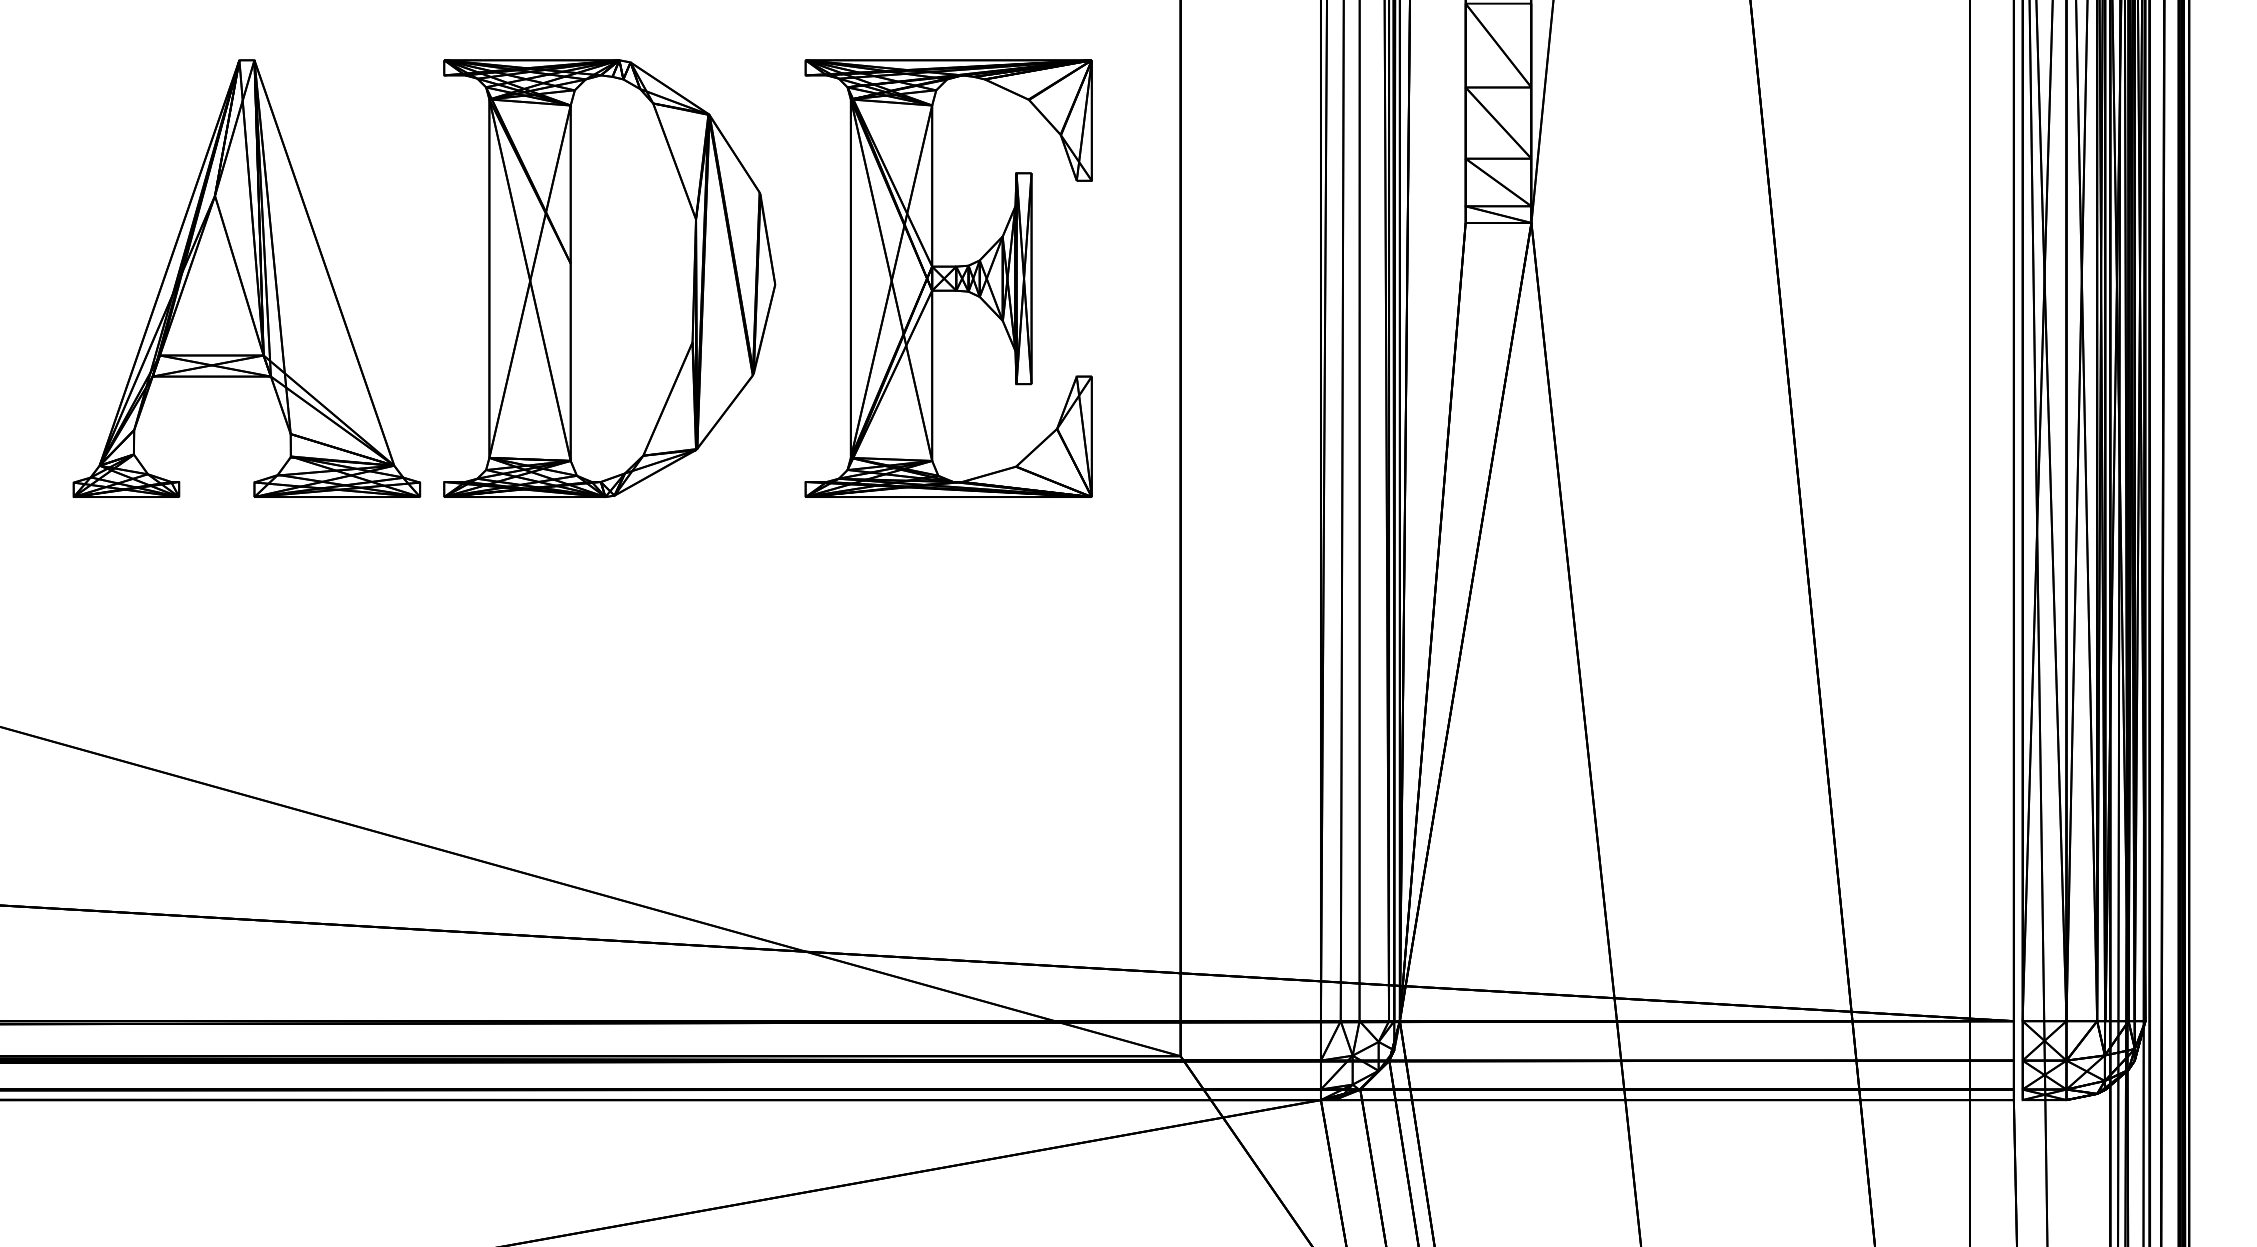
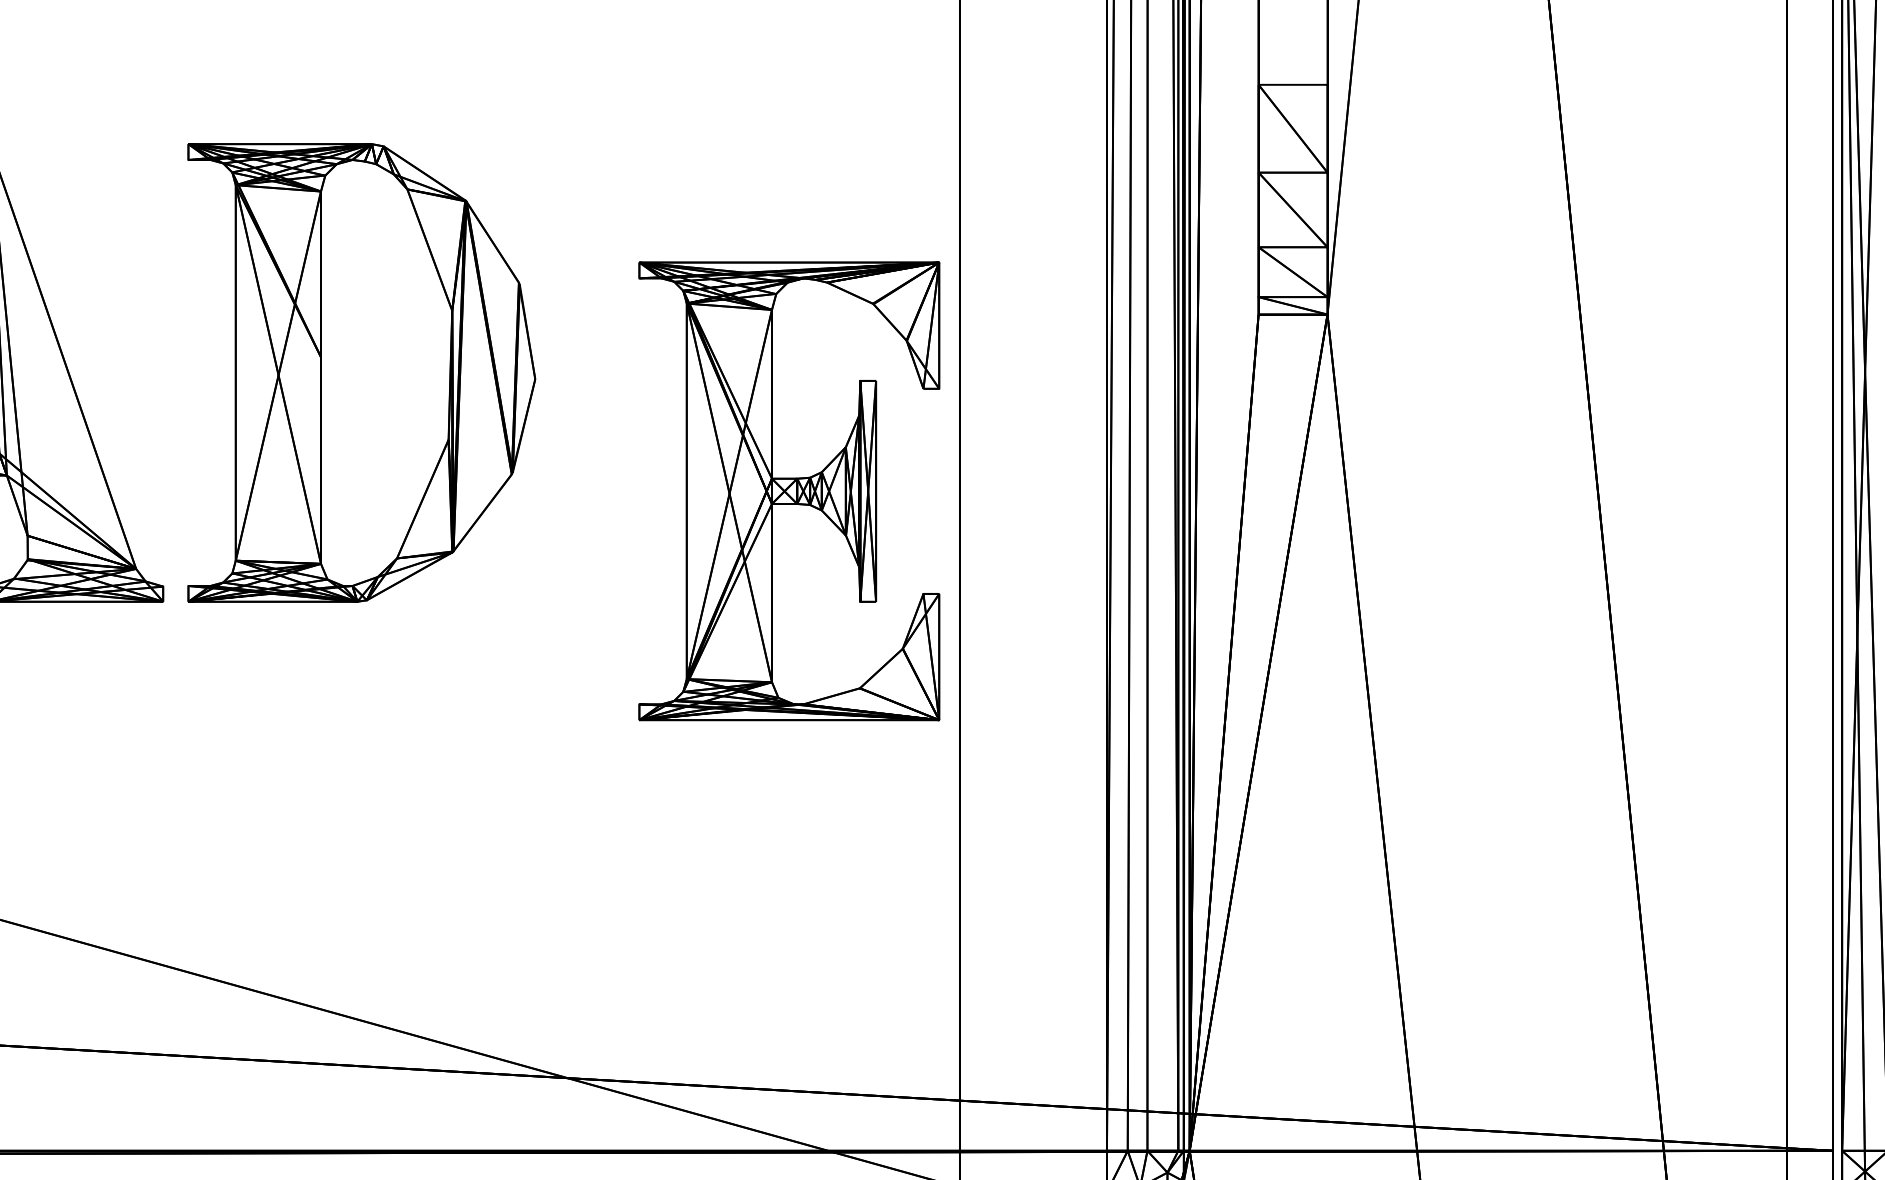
part: (948, 278) -> (789, 491), moved

